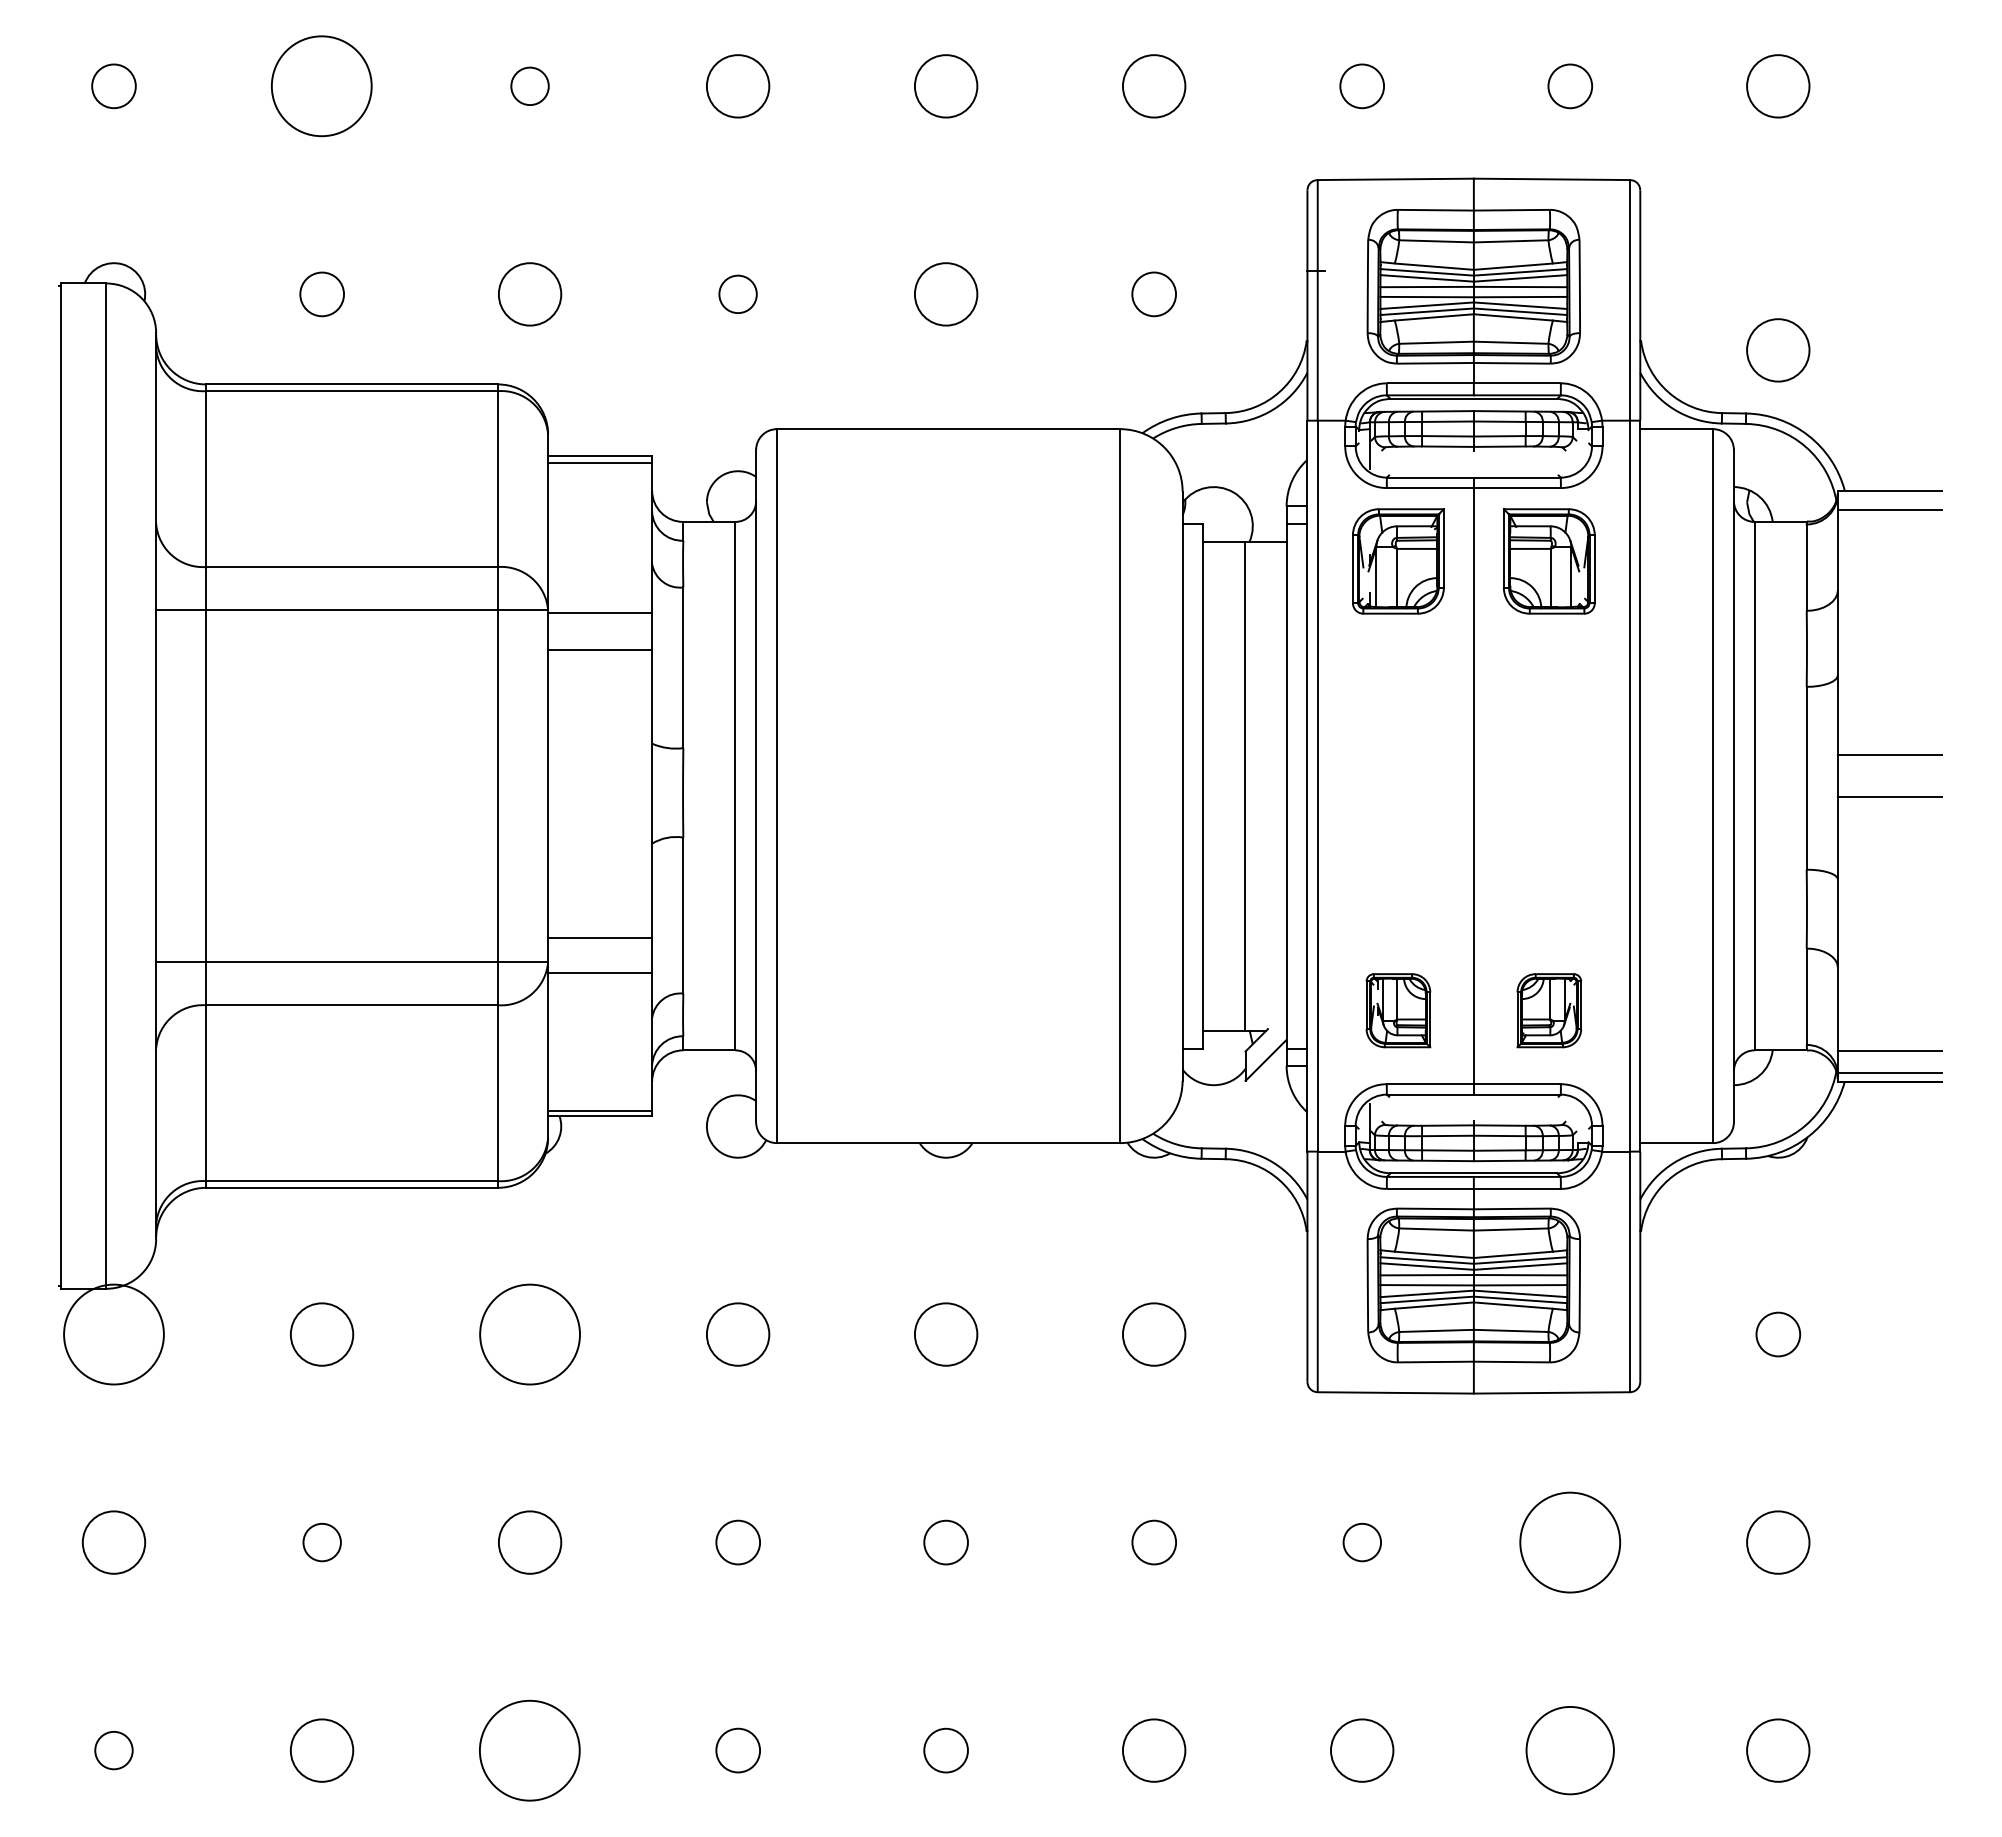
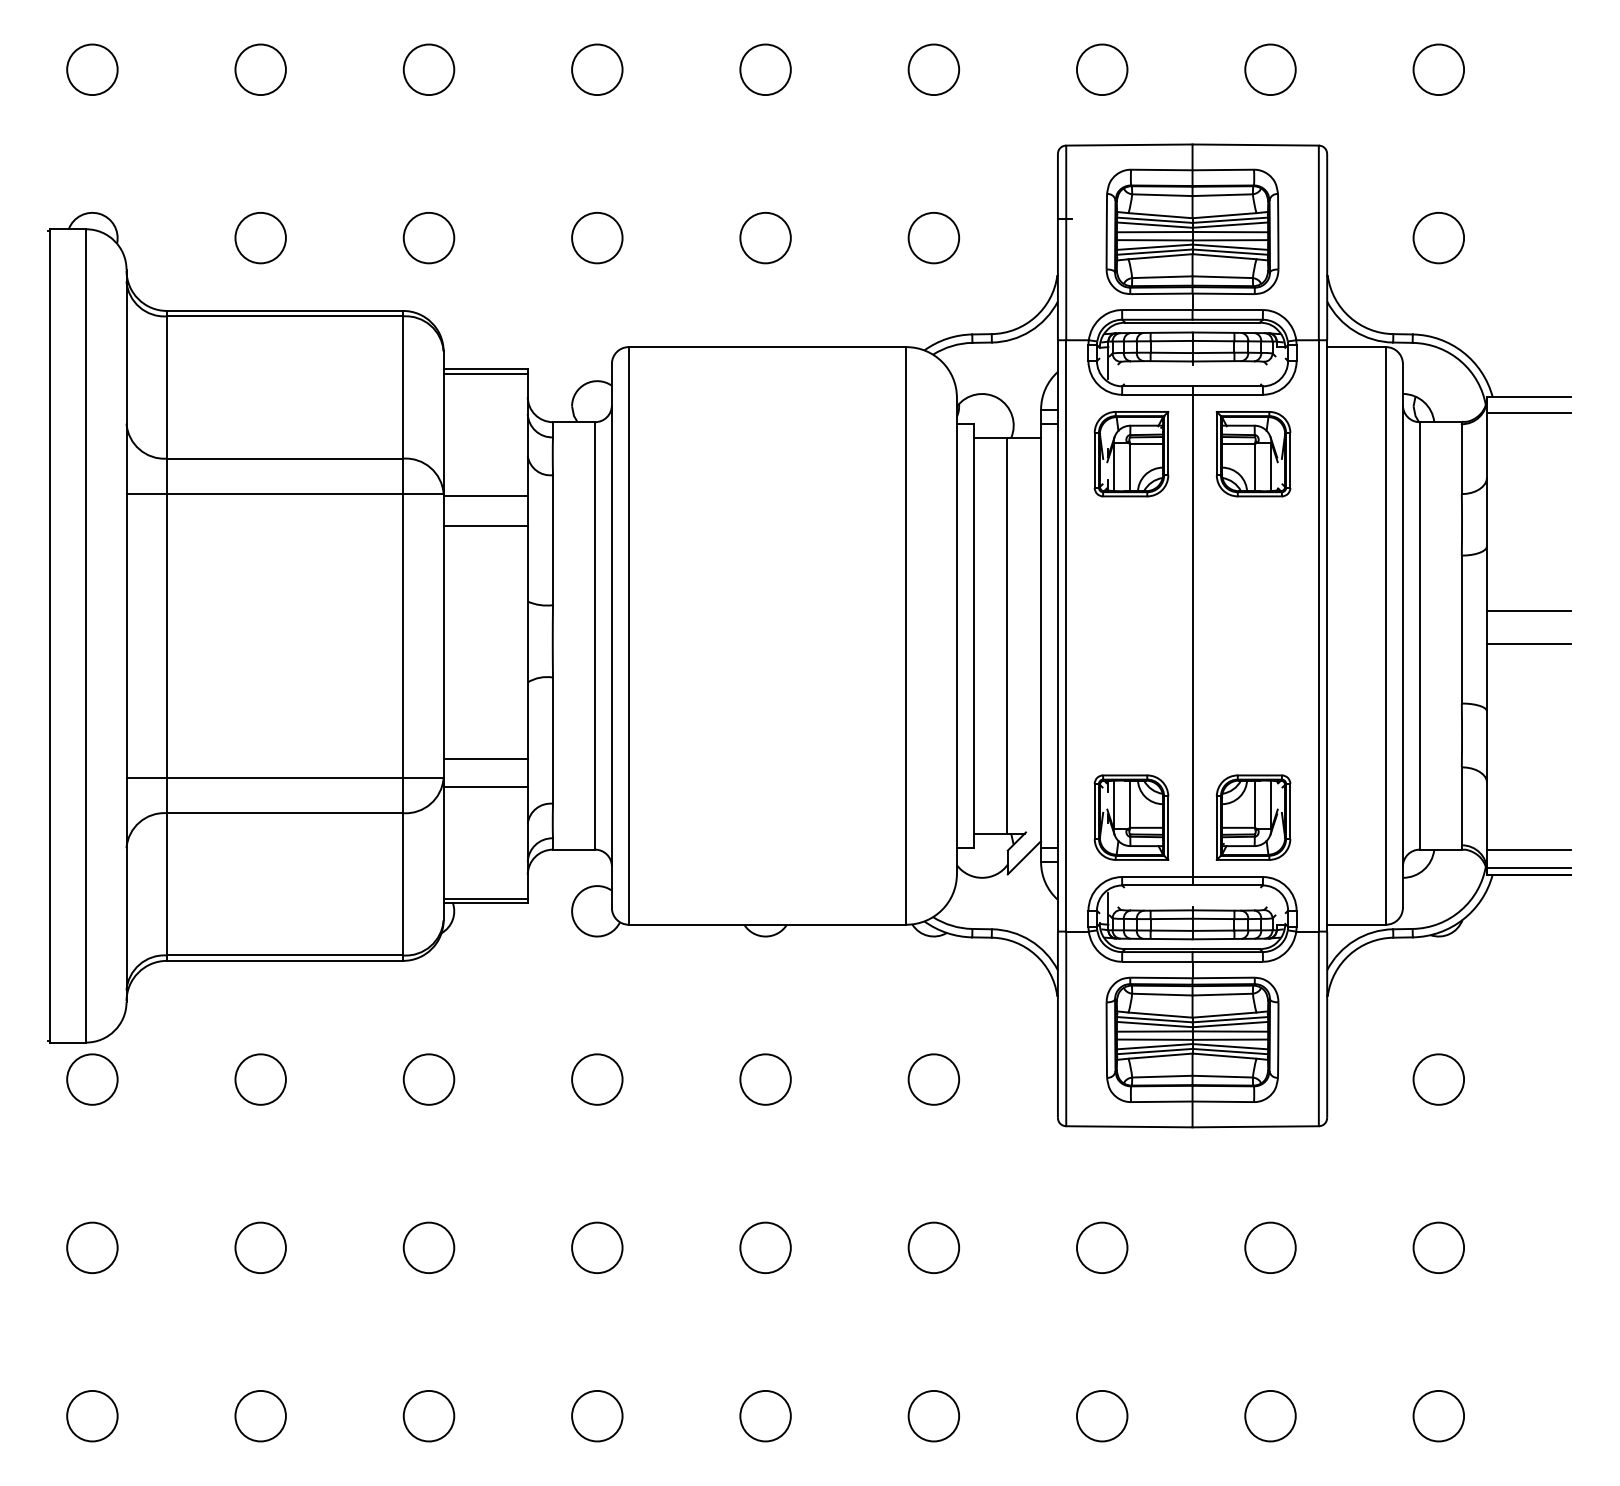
circle: (113, 86) -> (92, 69), size x1.43
circle: (322, 86) -> (261, 69), size x0.62
circle: (529, 86) -> (428, 69), size x1.67
circle: (1362, 86) -> (1102, 69), size x1.43
circle: (1570, 86) -> (1270, 69), size x1.43
circle: (322, 294) -> (261, 238), size x1.43
circle: (737, 294) -> (596, 238), size x1.67
circle: (1153, 294) -> (933, 238), size x1.43
circle: (1778, 350) -> (1438, 238), moved
part: (1398, 1010) -> (1131, 817), size x1.43
part: (1549, 1010) -> (1253, 817), size x1.43
circle: (113, 1334) -> (92, 1079), size x0.62
circle: (529, 1334) -> (428, 1079), size x0.62
circle: (1778, 1334) -> (1438, 1079), size x1.43
circle: (322, 1542) -> (261, 1247), size x1.67
circle: (738, 1542) -> (597, 1247), size x1.43
circle: (945, 1542) -> (765, 1247), size x1.43
circle: (1154, 1542) -> (934, 1247), size x1.43
circle: (1362, 1542) -> (1102, 1247), size x1.67
circle: (1570, 1542) -> (1270, 1247), size x0.62
circle: (113, 1750) -> (92, 1416), size x1.67
circle: (530, 1750) -> (429, 1416), size x0.62
circle: (738, 1750) -> (597, 1416), size x1.43
circle: (945, 1750) -> (765, 1416), size x1.43
circle: (1570, 1750) -> (1270, 1416), size x0.71

